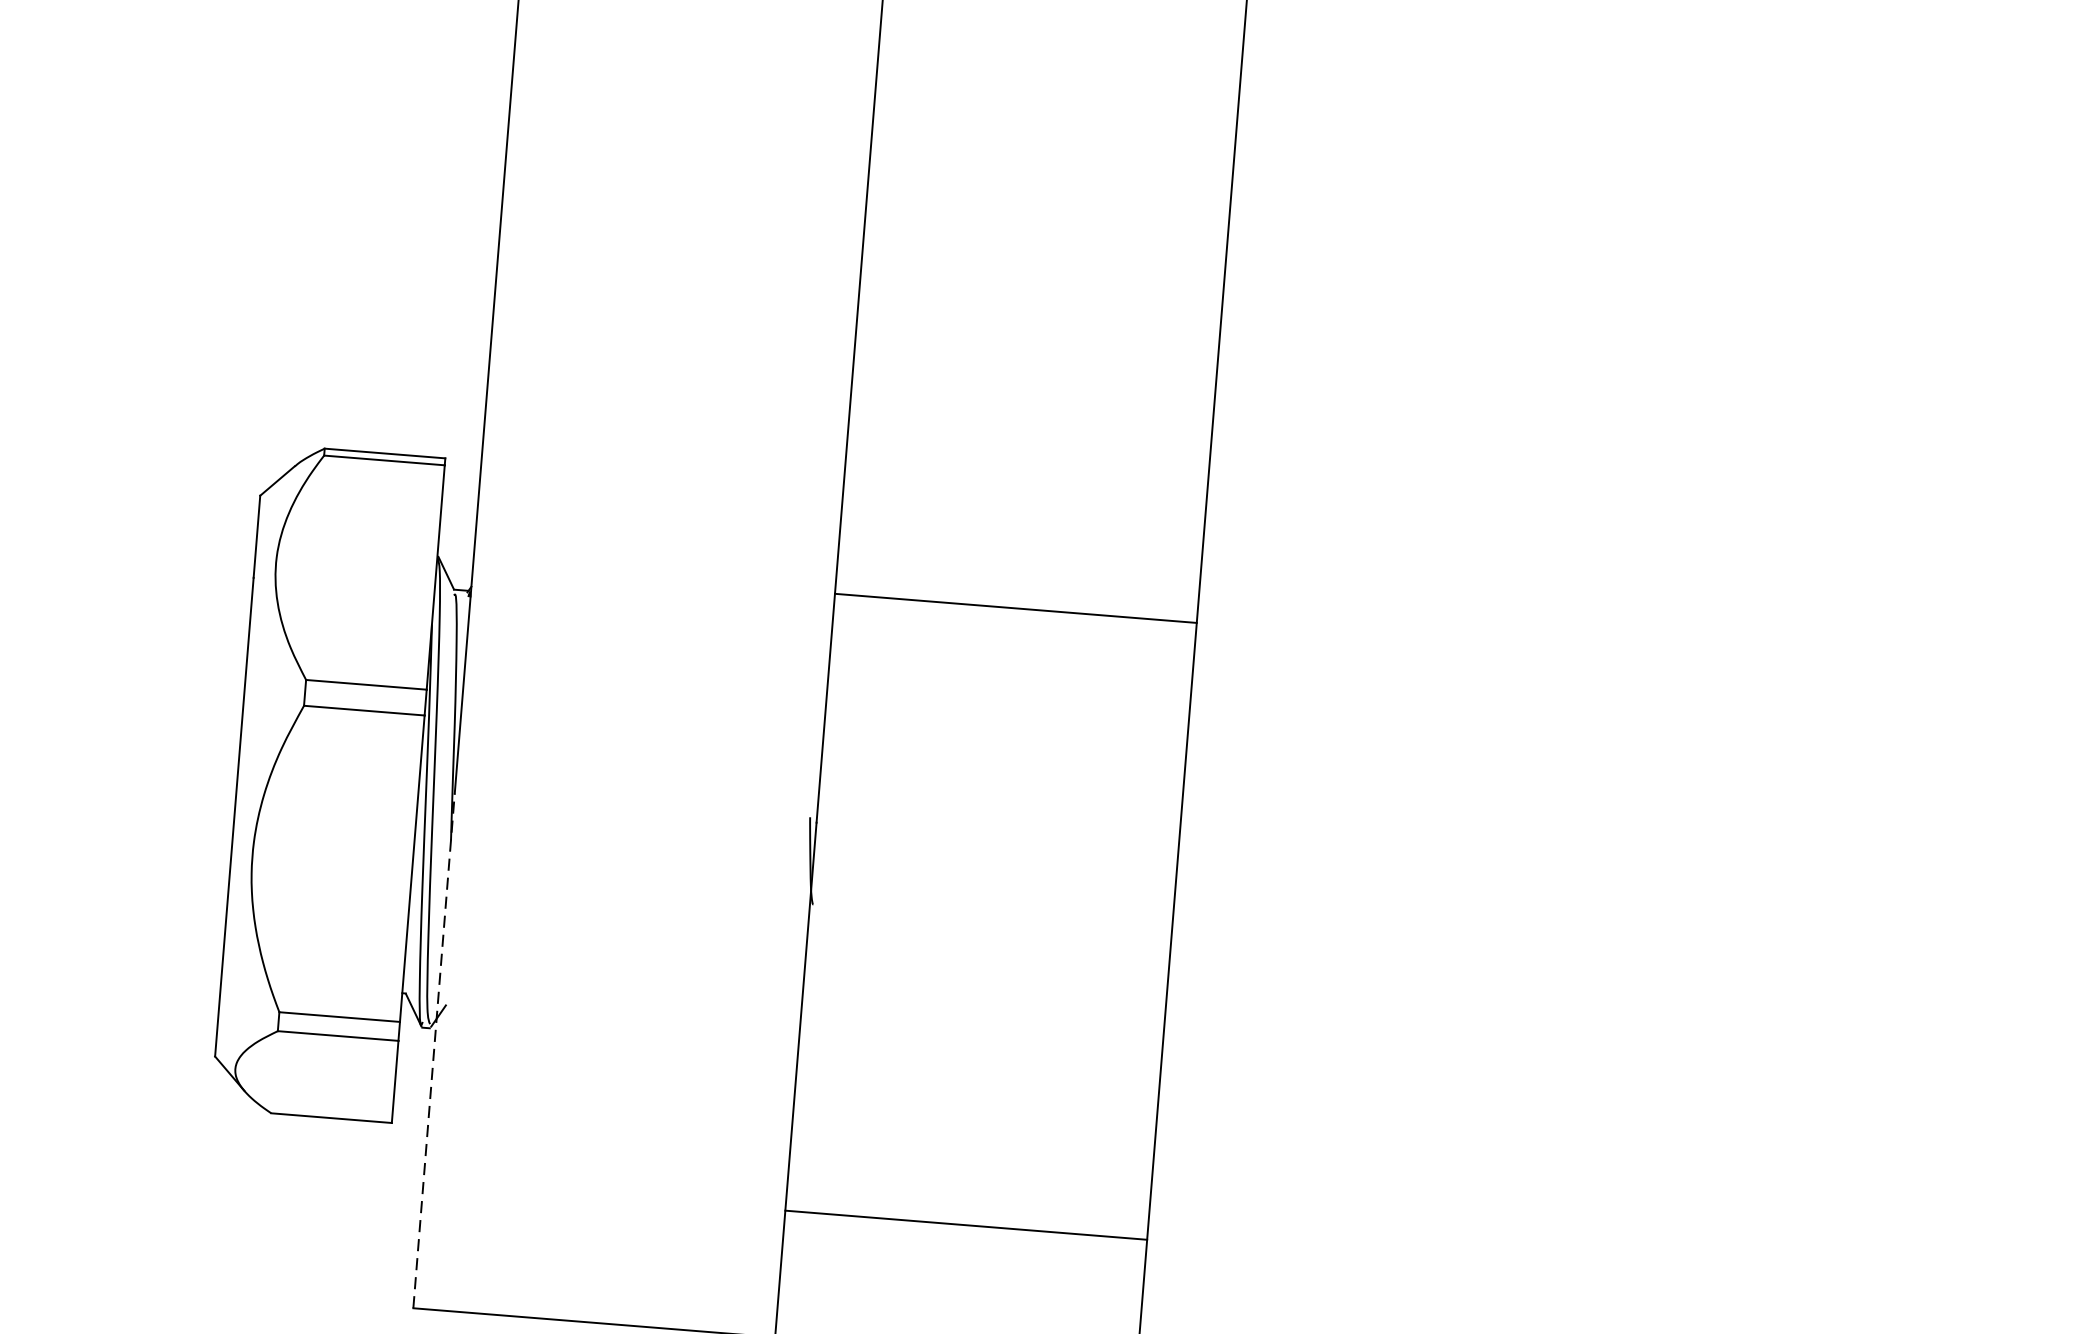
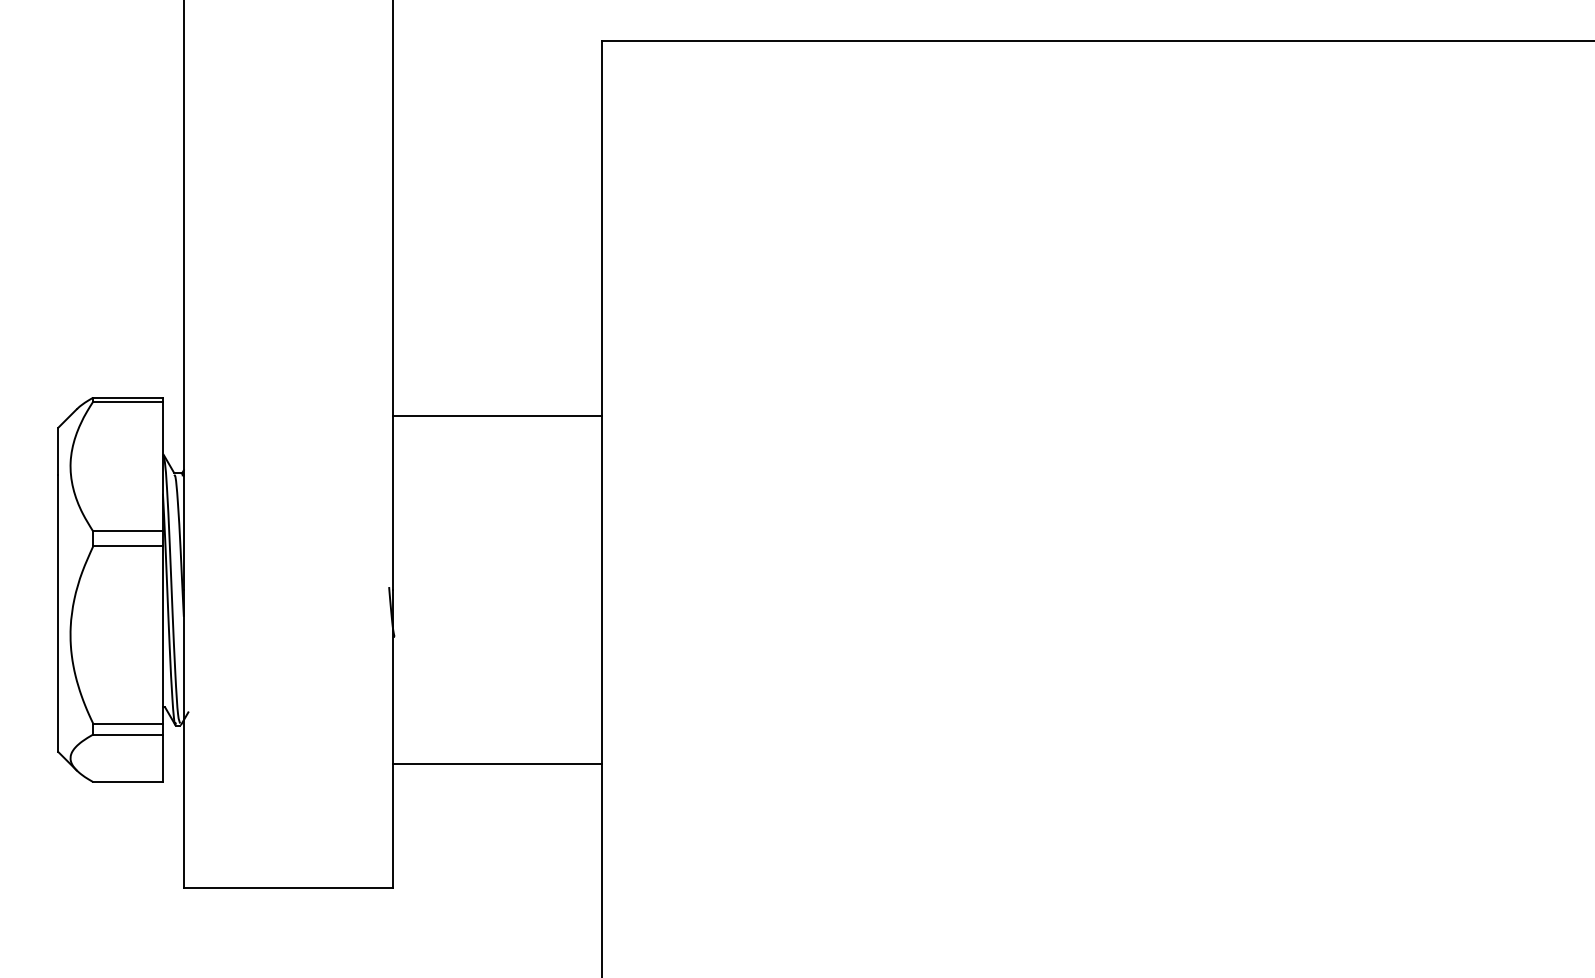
line: (1015, 608) -> (497, 415), moved
line: (433, 1050) -> (183, 738), dashed -> solid
line: (965, 1225) -> (497, 764), moved

